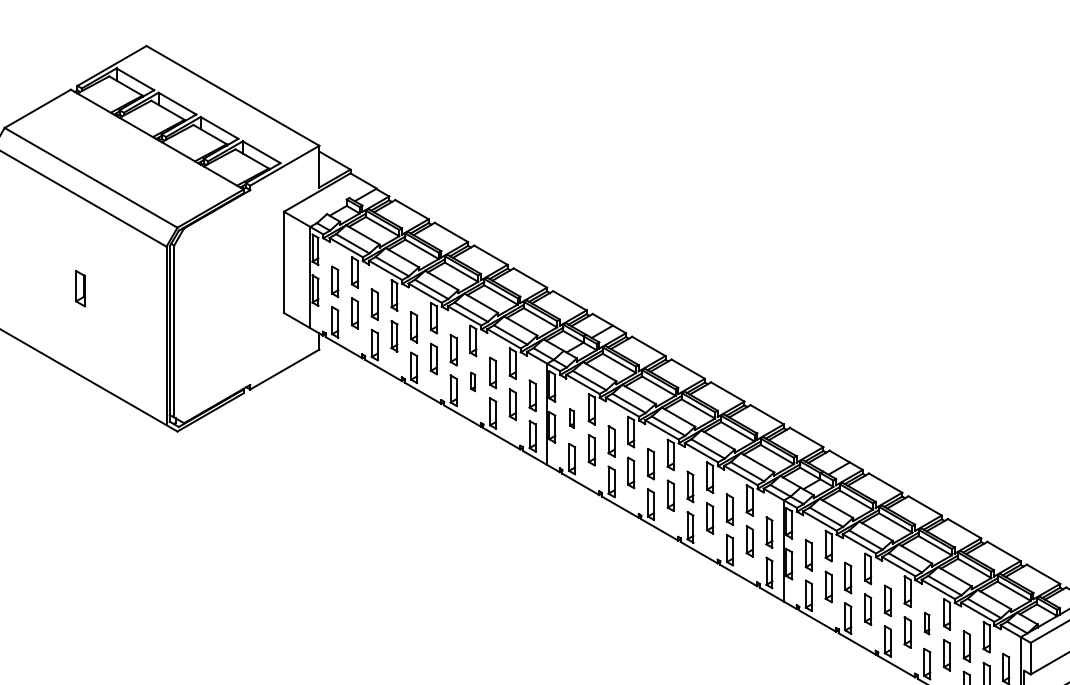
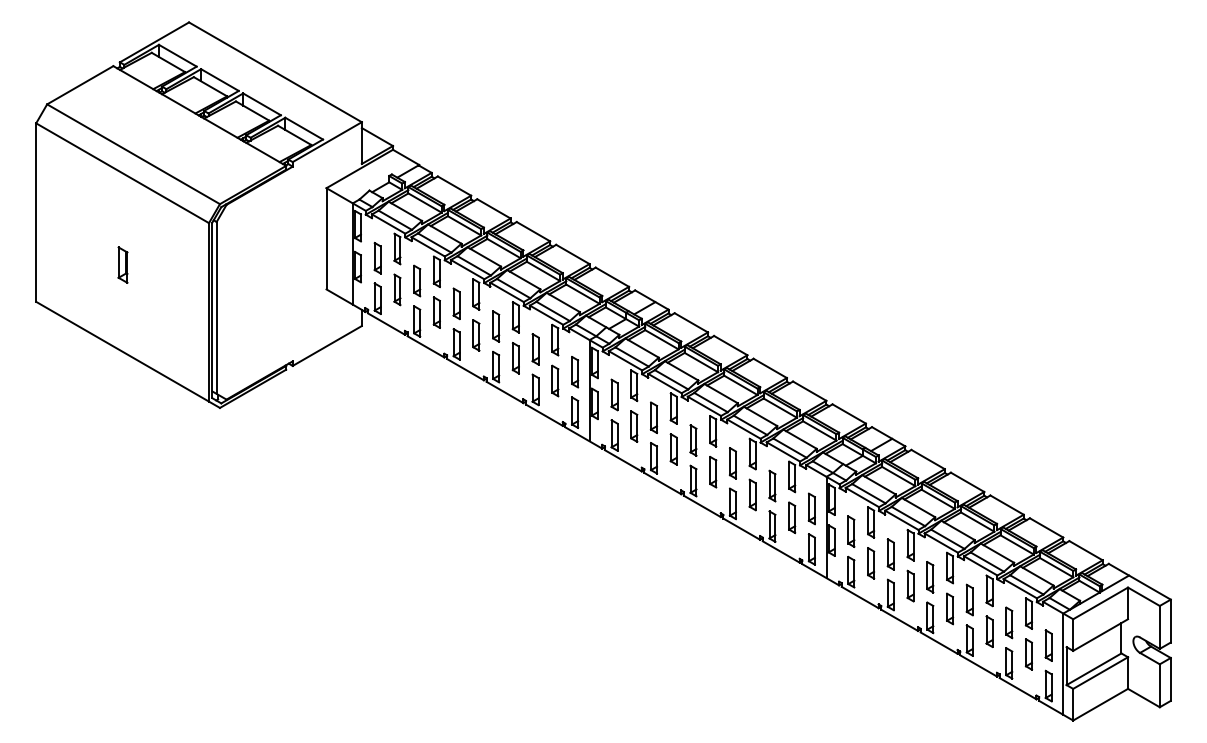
part: (473, 382) -> (515, 358), size x1.67
part: (572, 418) -> (614, 394), size x1.67
part: (927, 623) -> (969, 599), size x1.43

